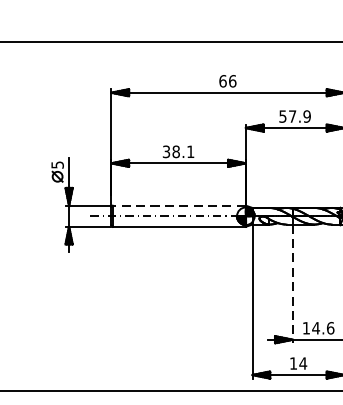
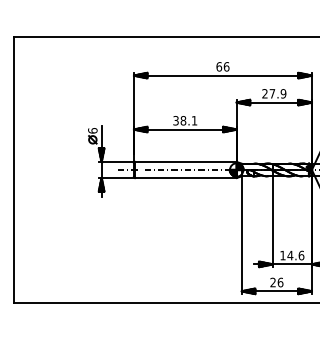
text: (282, 116) -> (264, 93), 57.9 -> 27.9
text: (57, 164) -> (92, 130), 5 -> 6
line: (178, 205) -> (185, 161), dashed -> solid
line: (292, 284) -> (272, 222), dashed -> solid
text: (297, 363) -> (276, 282), 14 -> 26

